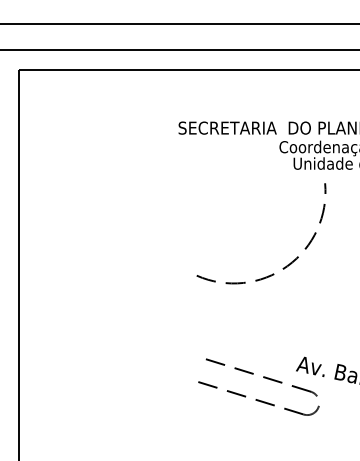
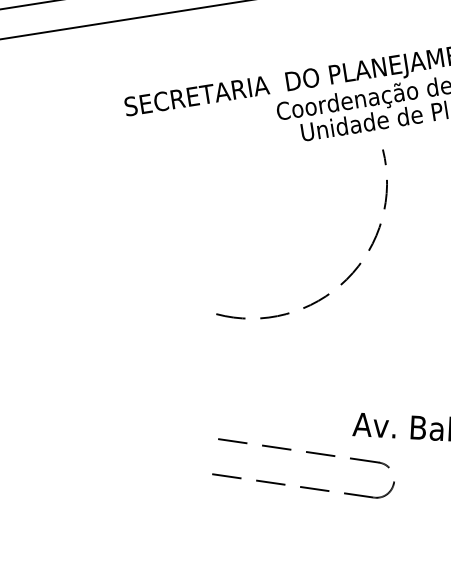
arc: (287, 264) -> (346, 277), moved

